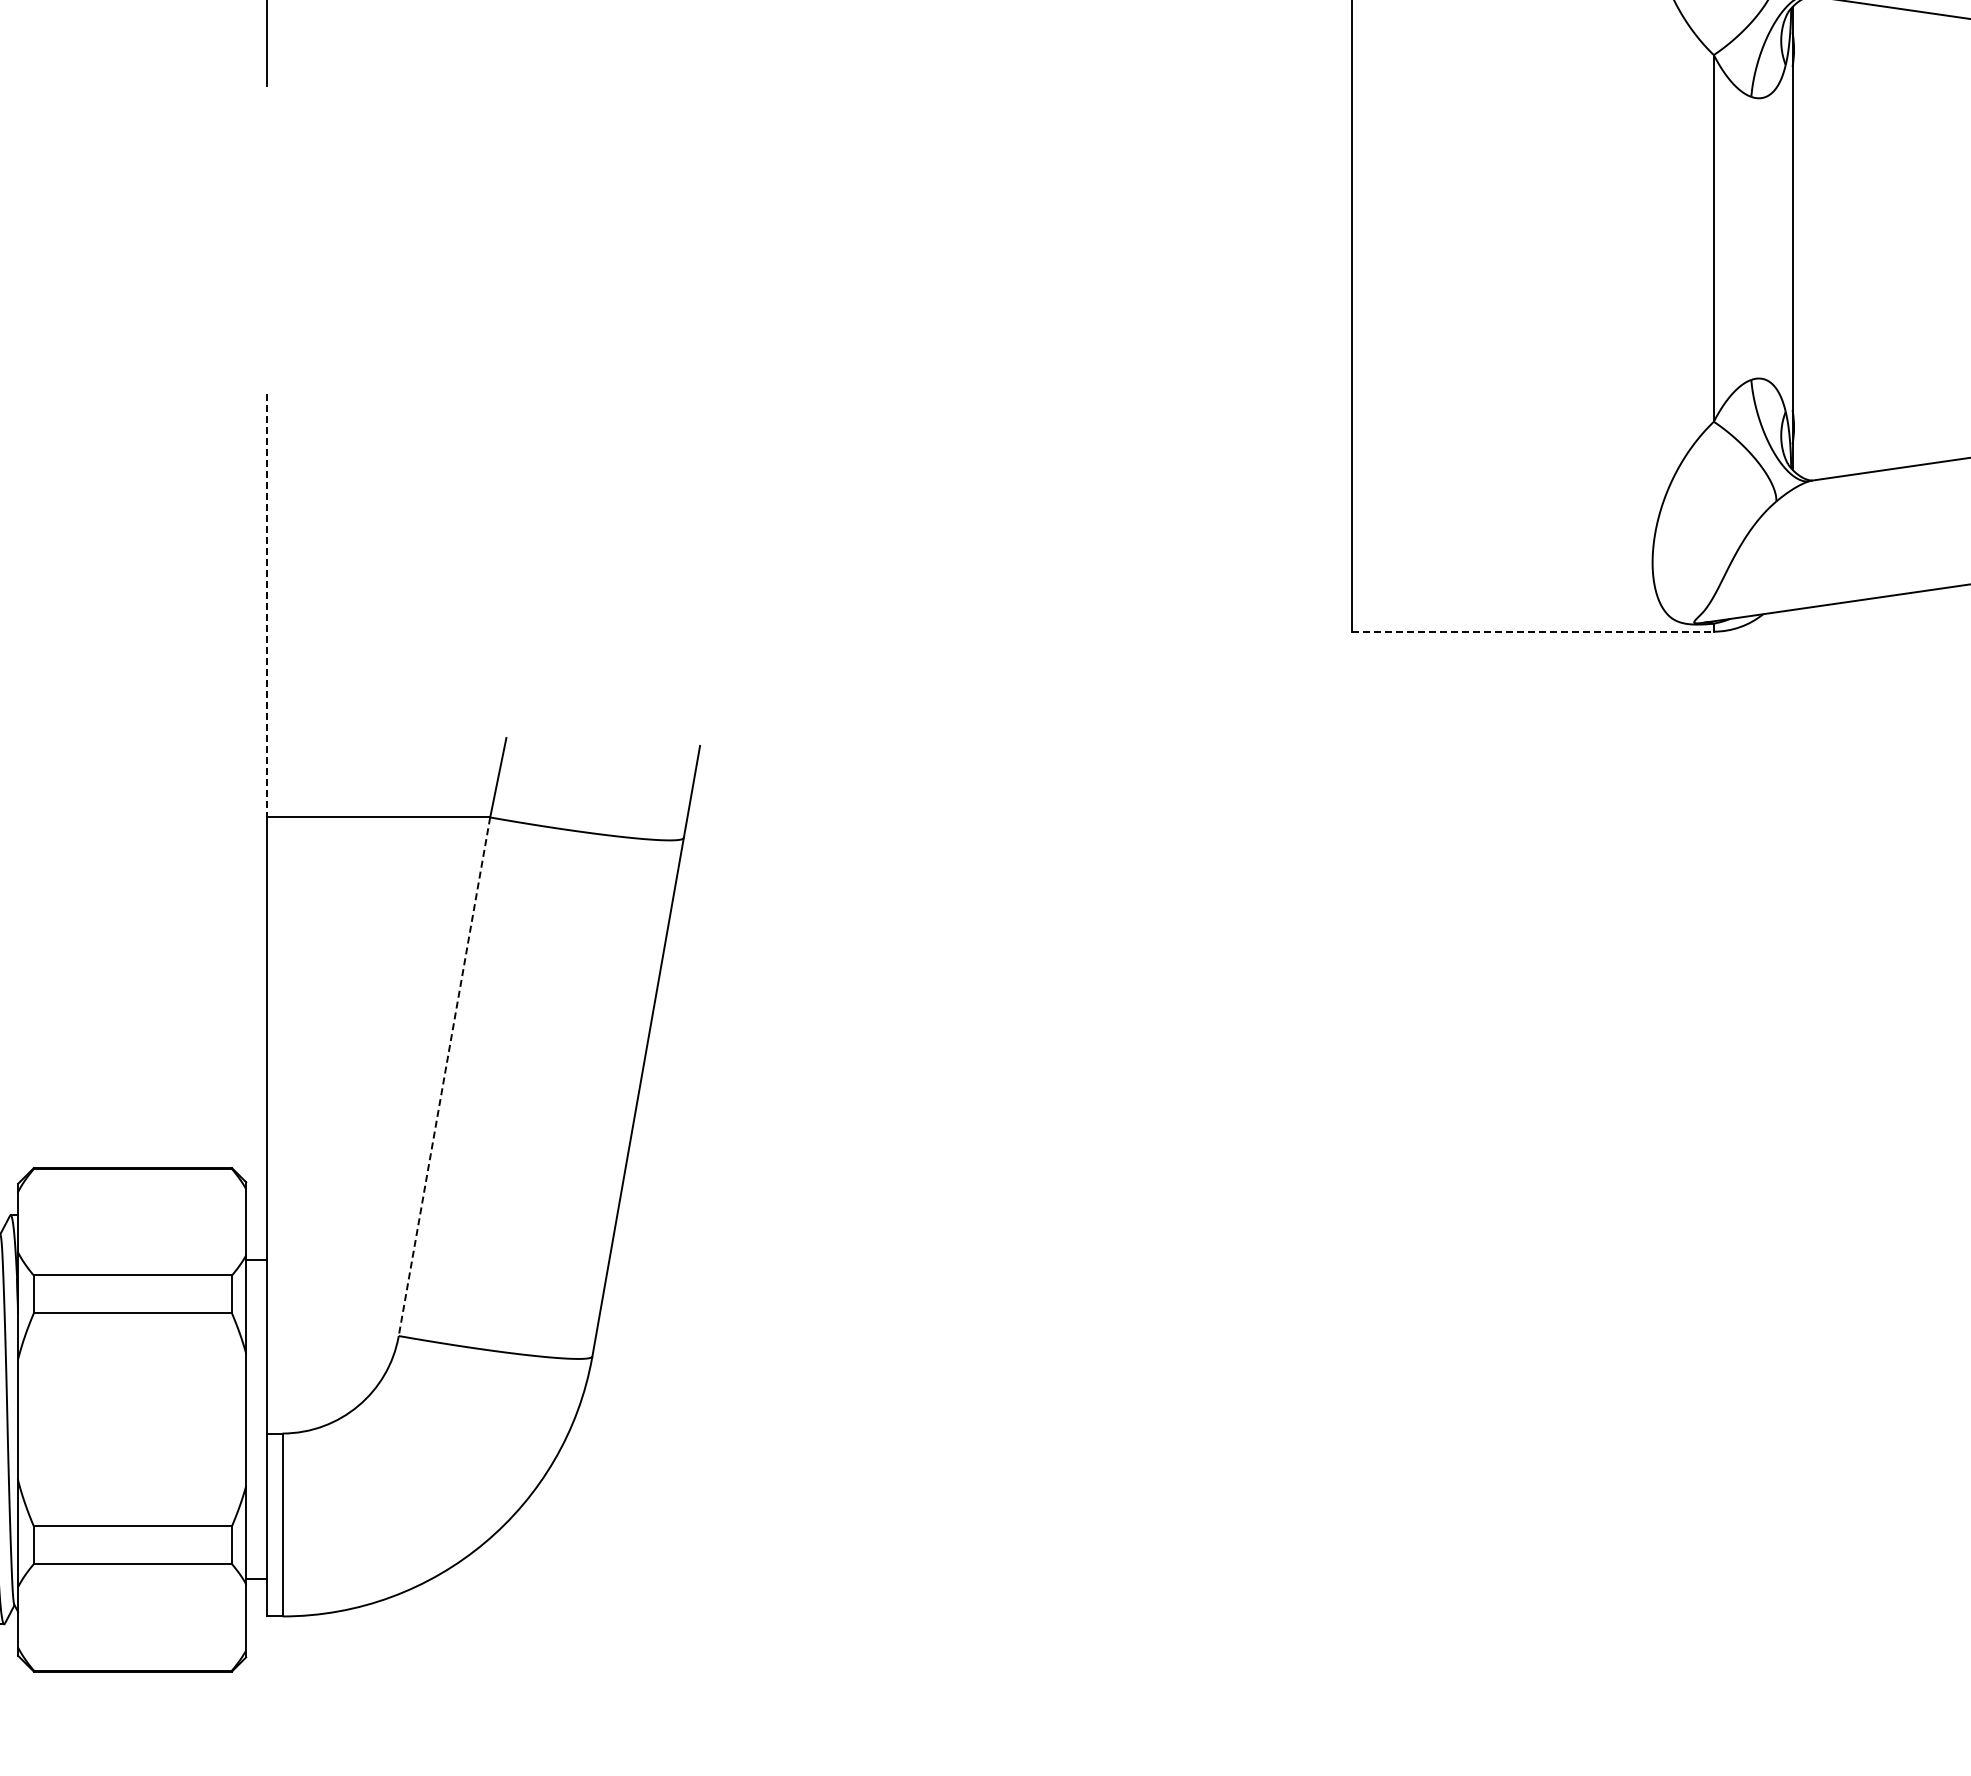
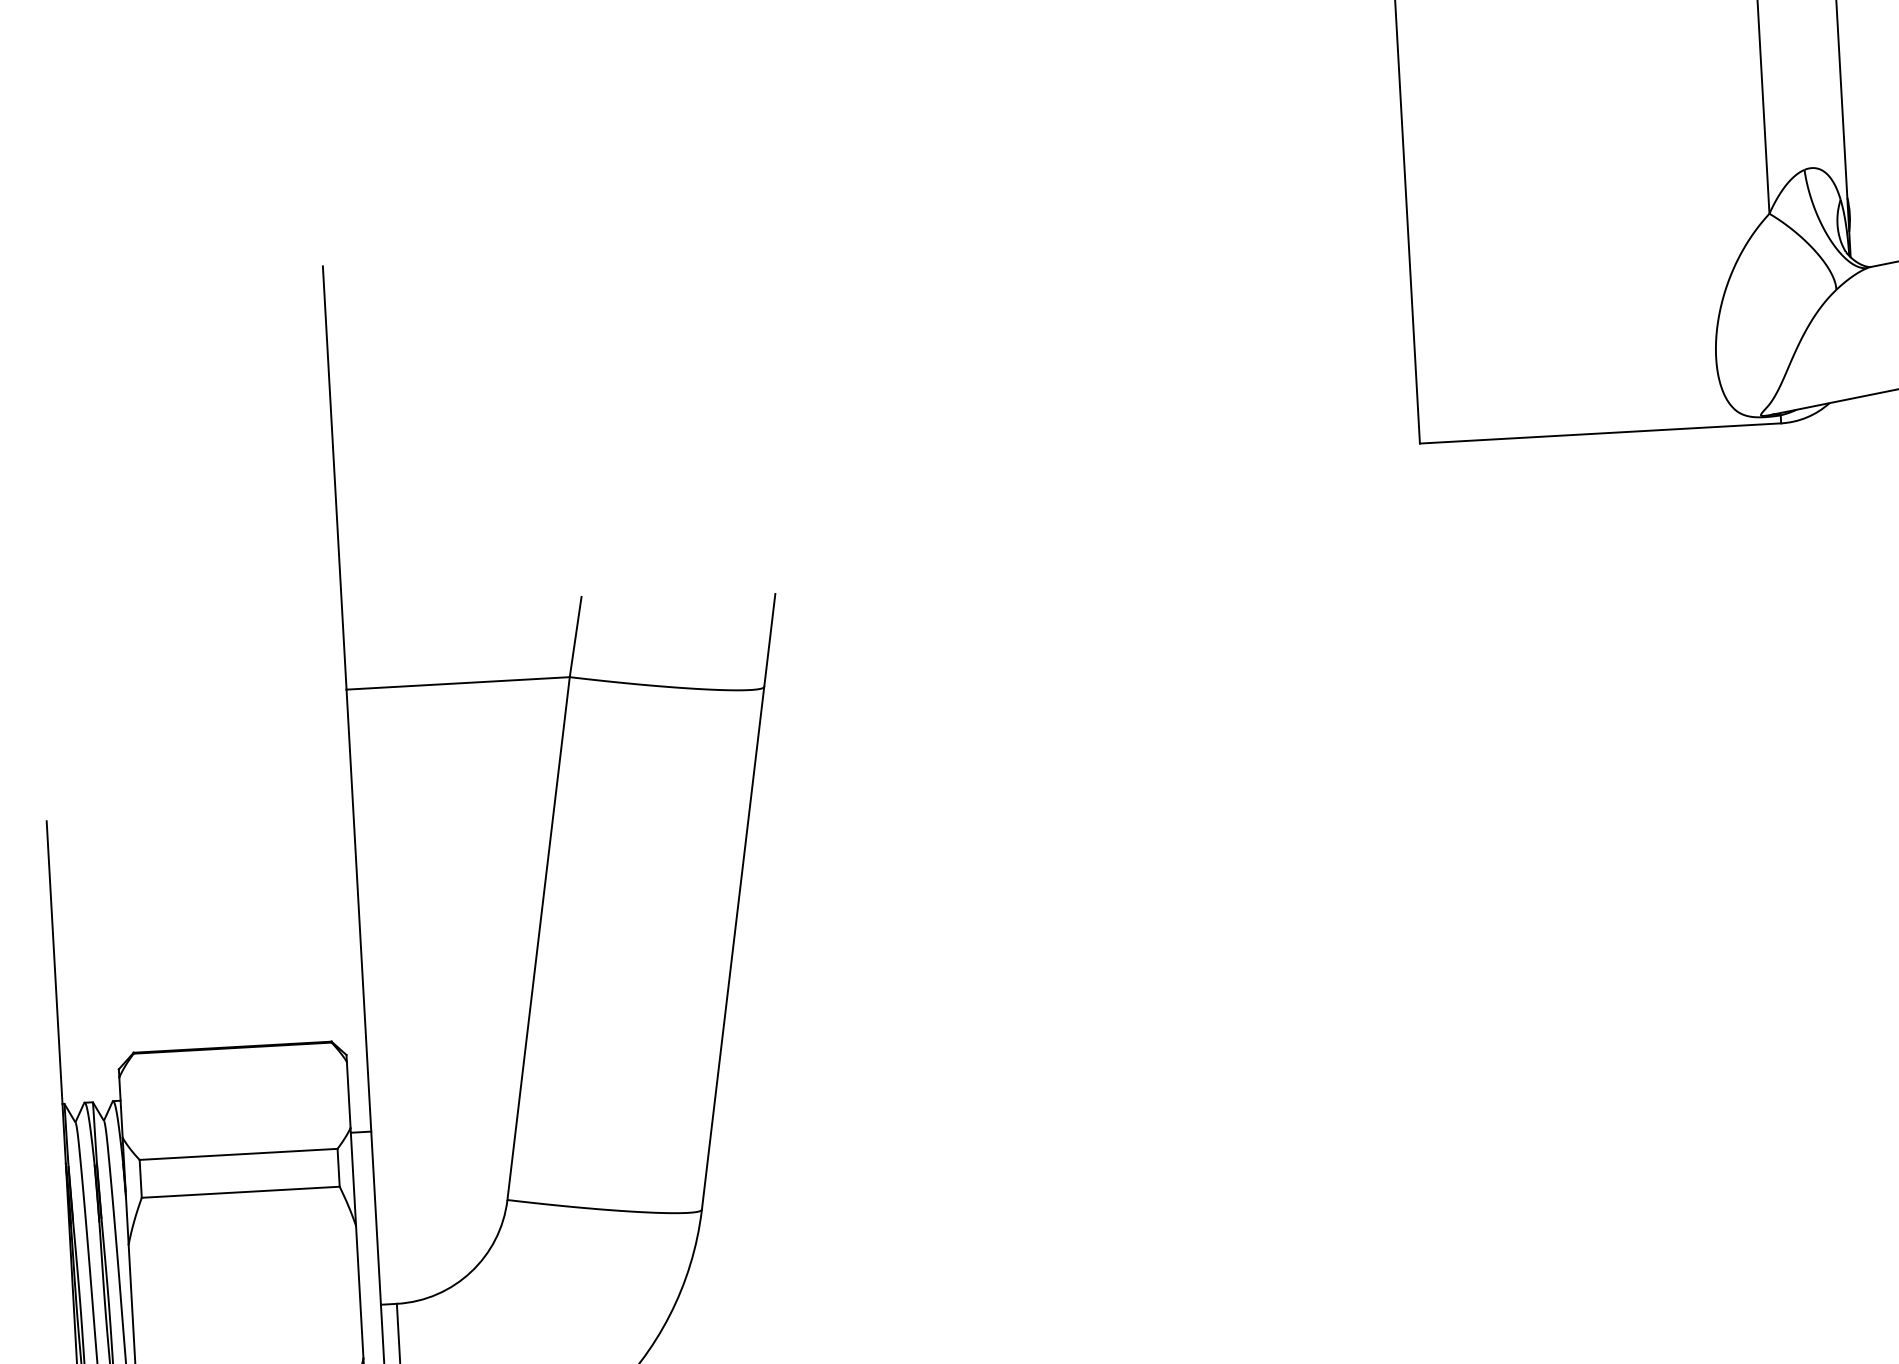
line: (266, 605) -> (334, 478), dashed -> solid
line: (1532, 631) -> (1600, 433), dashed -> solid
line: (444, 1077) -> (538, 939), dashed -> solid

